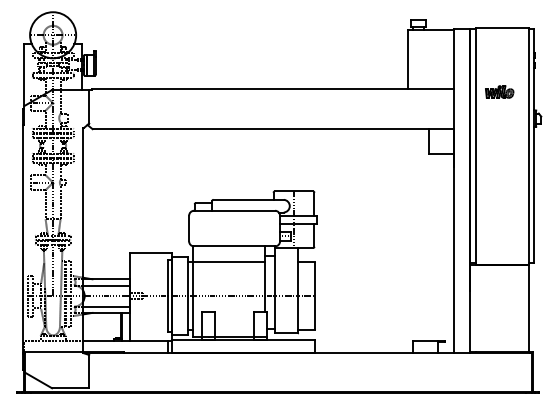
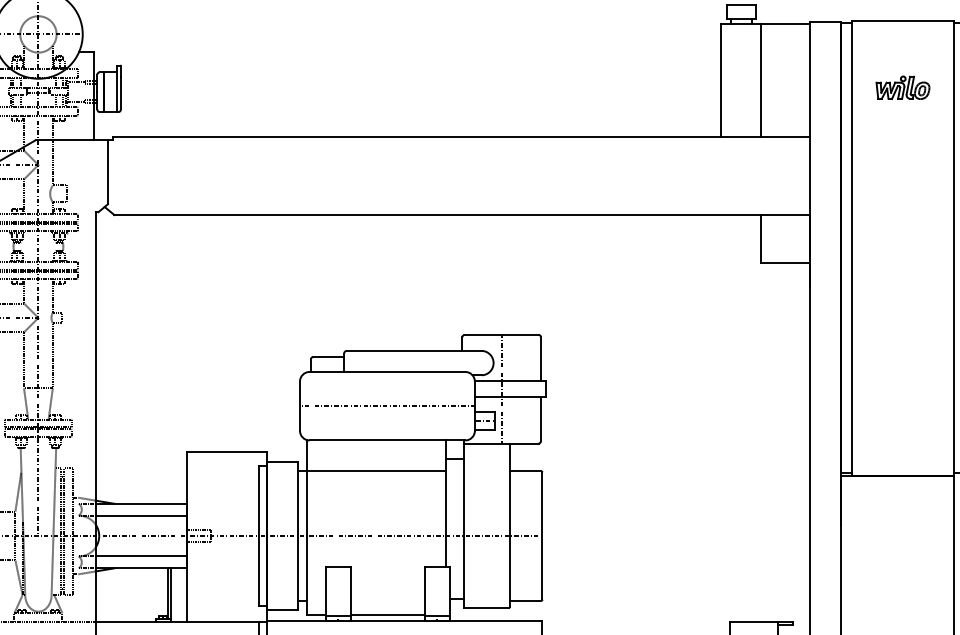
line: (428, 58) -> (760, 79), added
part: (499, 91) -> (902, 86), moved
line: (234, 228) -> (387, 406), added

